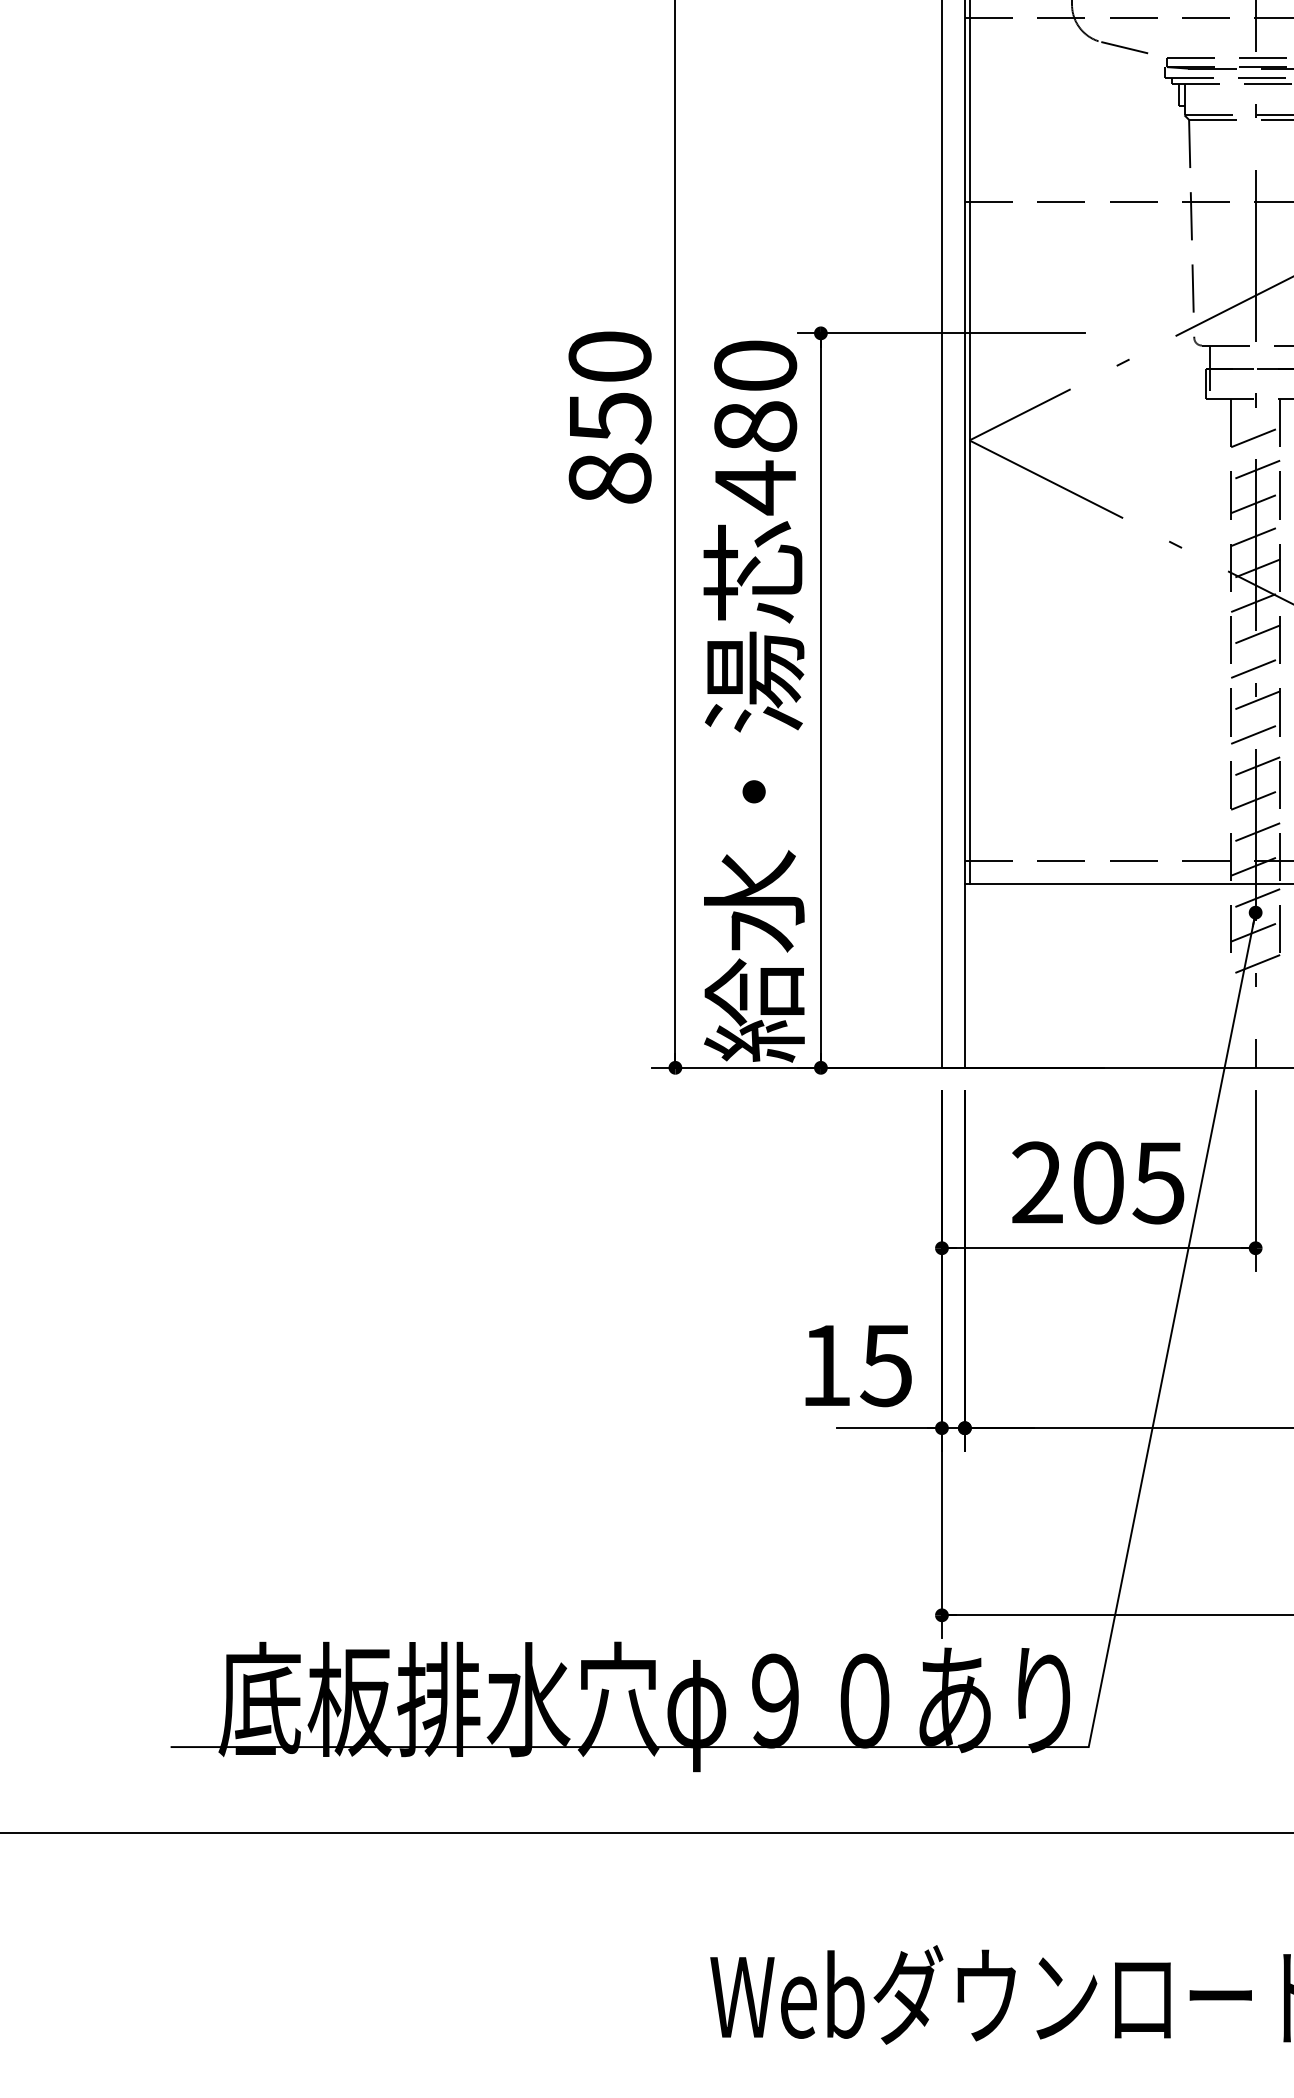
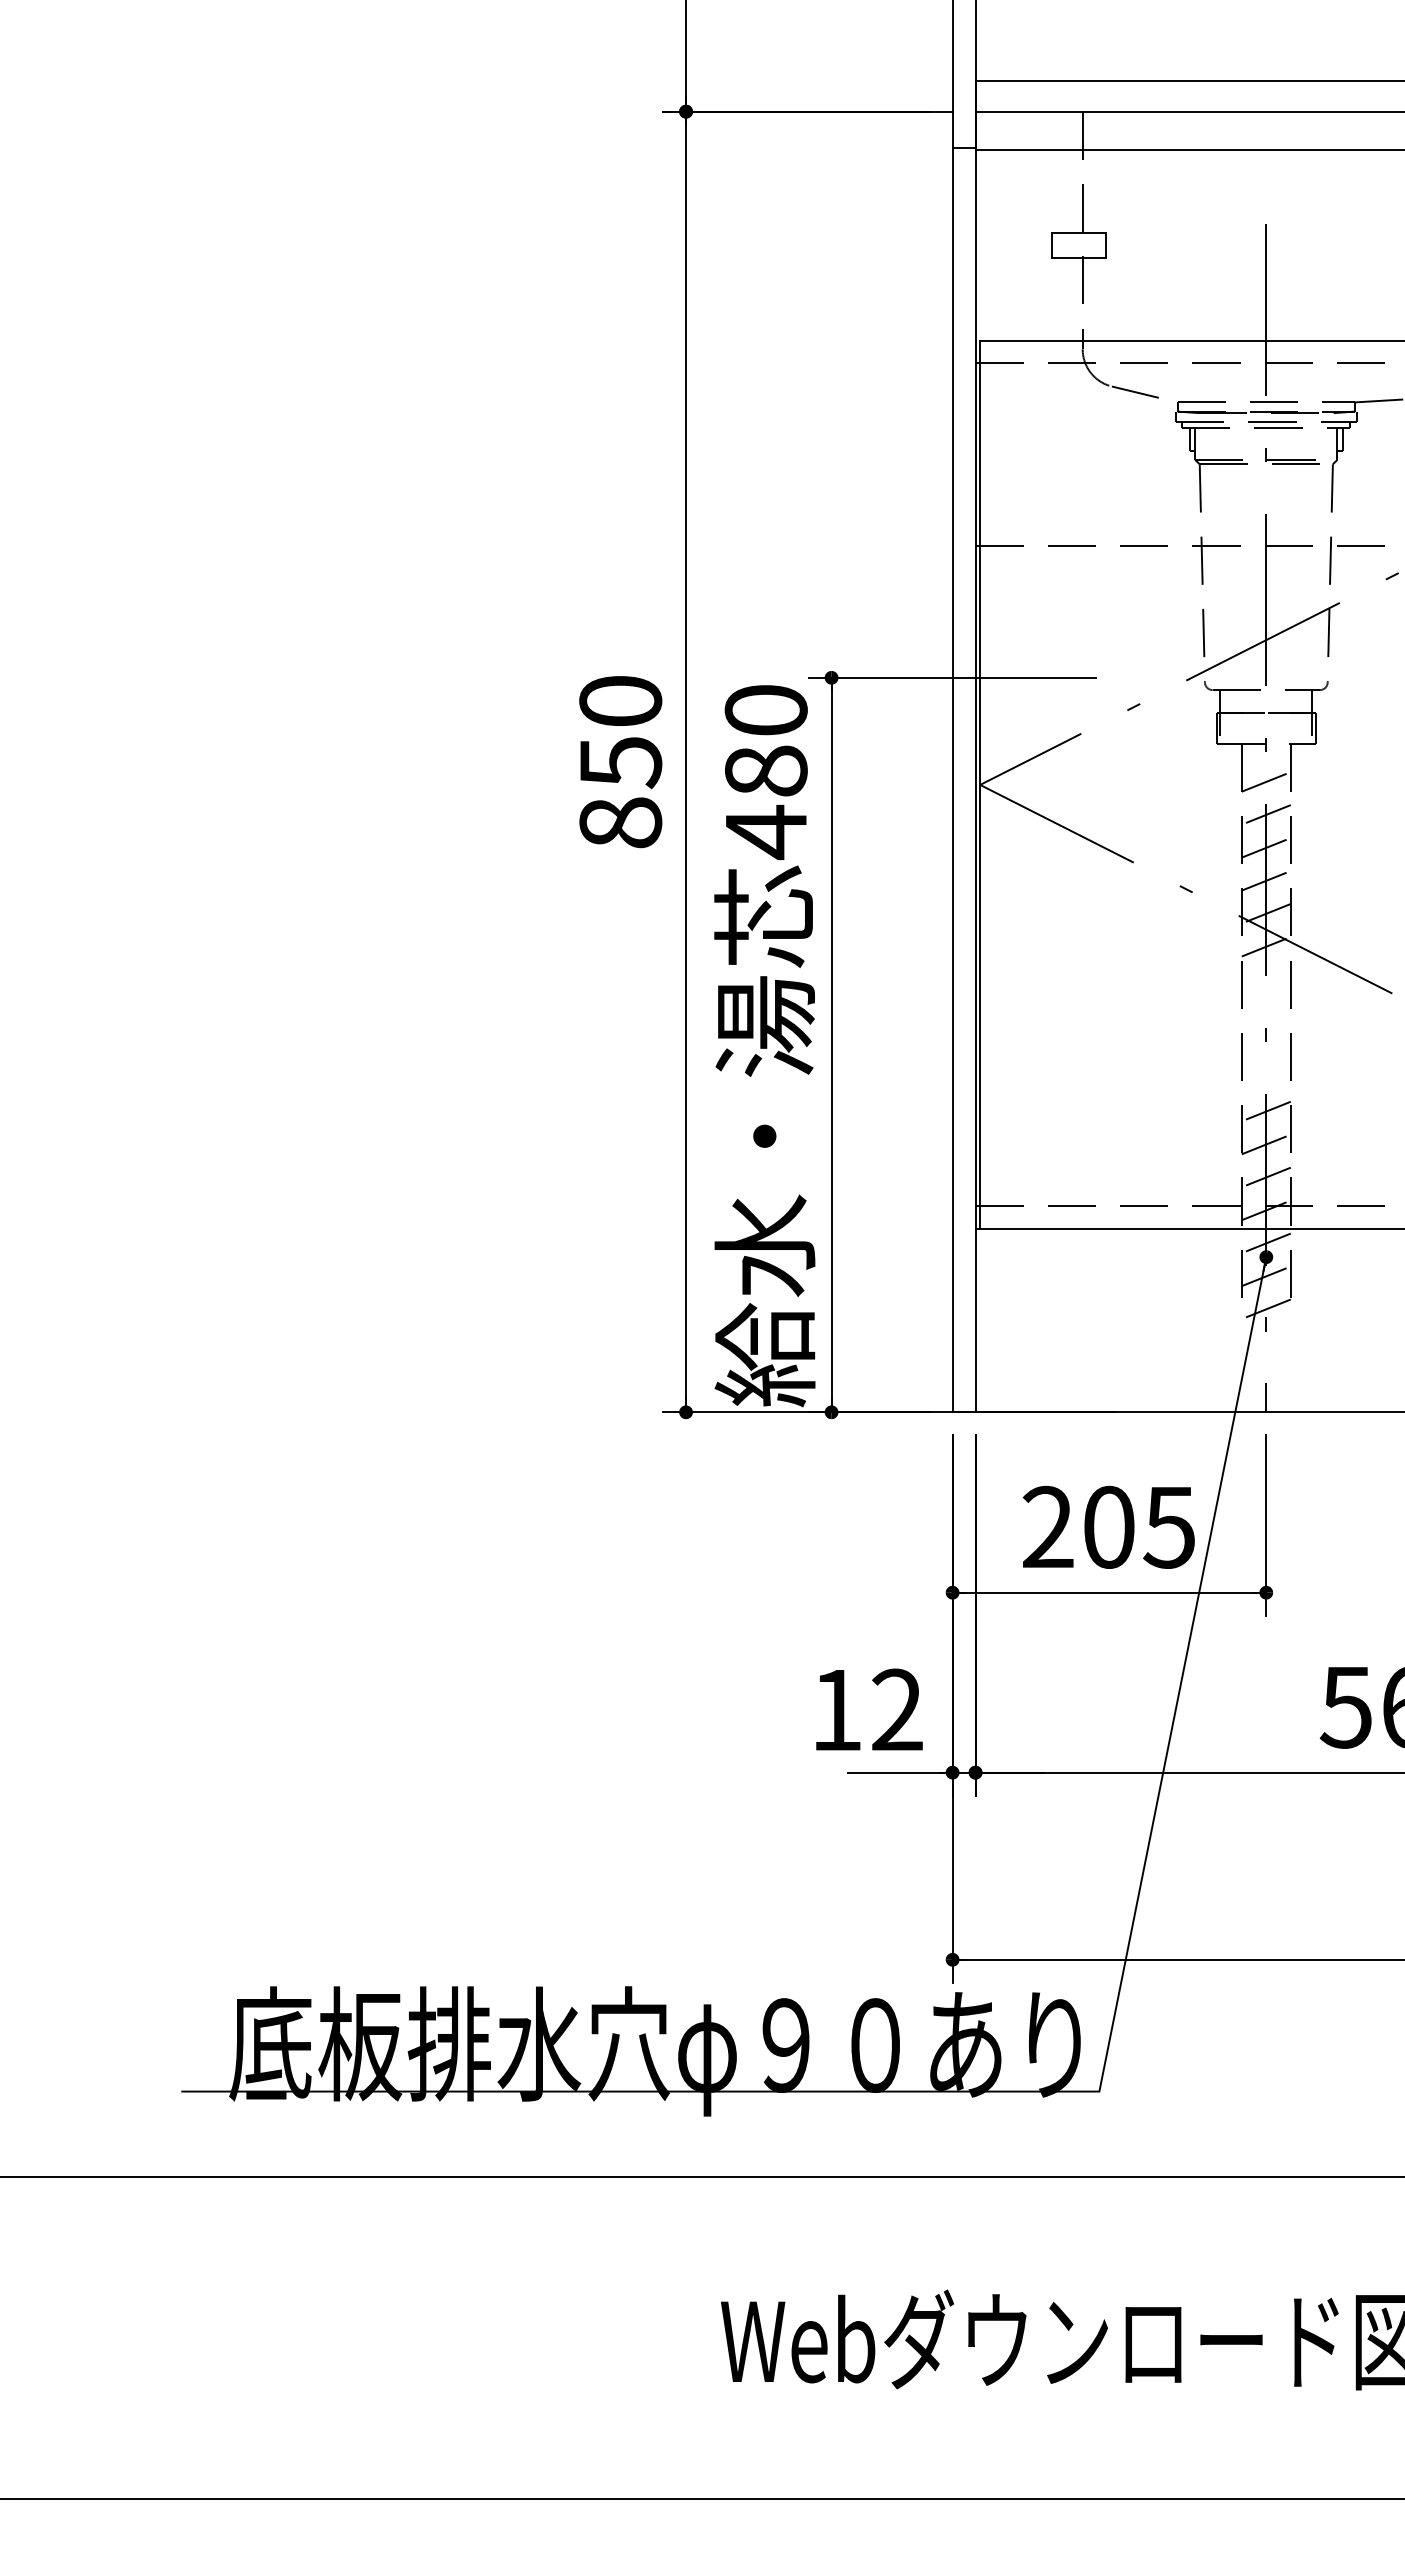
line: (1254, 635) -> (1265, 979), removed
line: (1254, 668) -> (1265, 1012), removed
line: (1254, 701) -> (1265, 1045), removed
line: (1254, 734) -> (1265, 1078), removed
text: (885, 1365) -> (896, 1709), 15 -> 12

